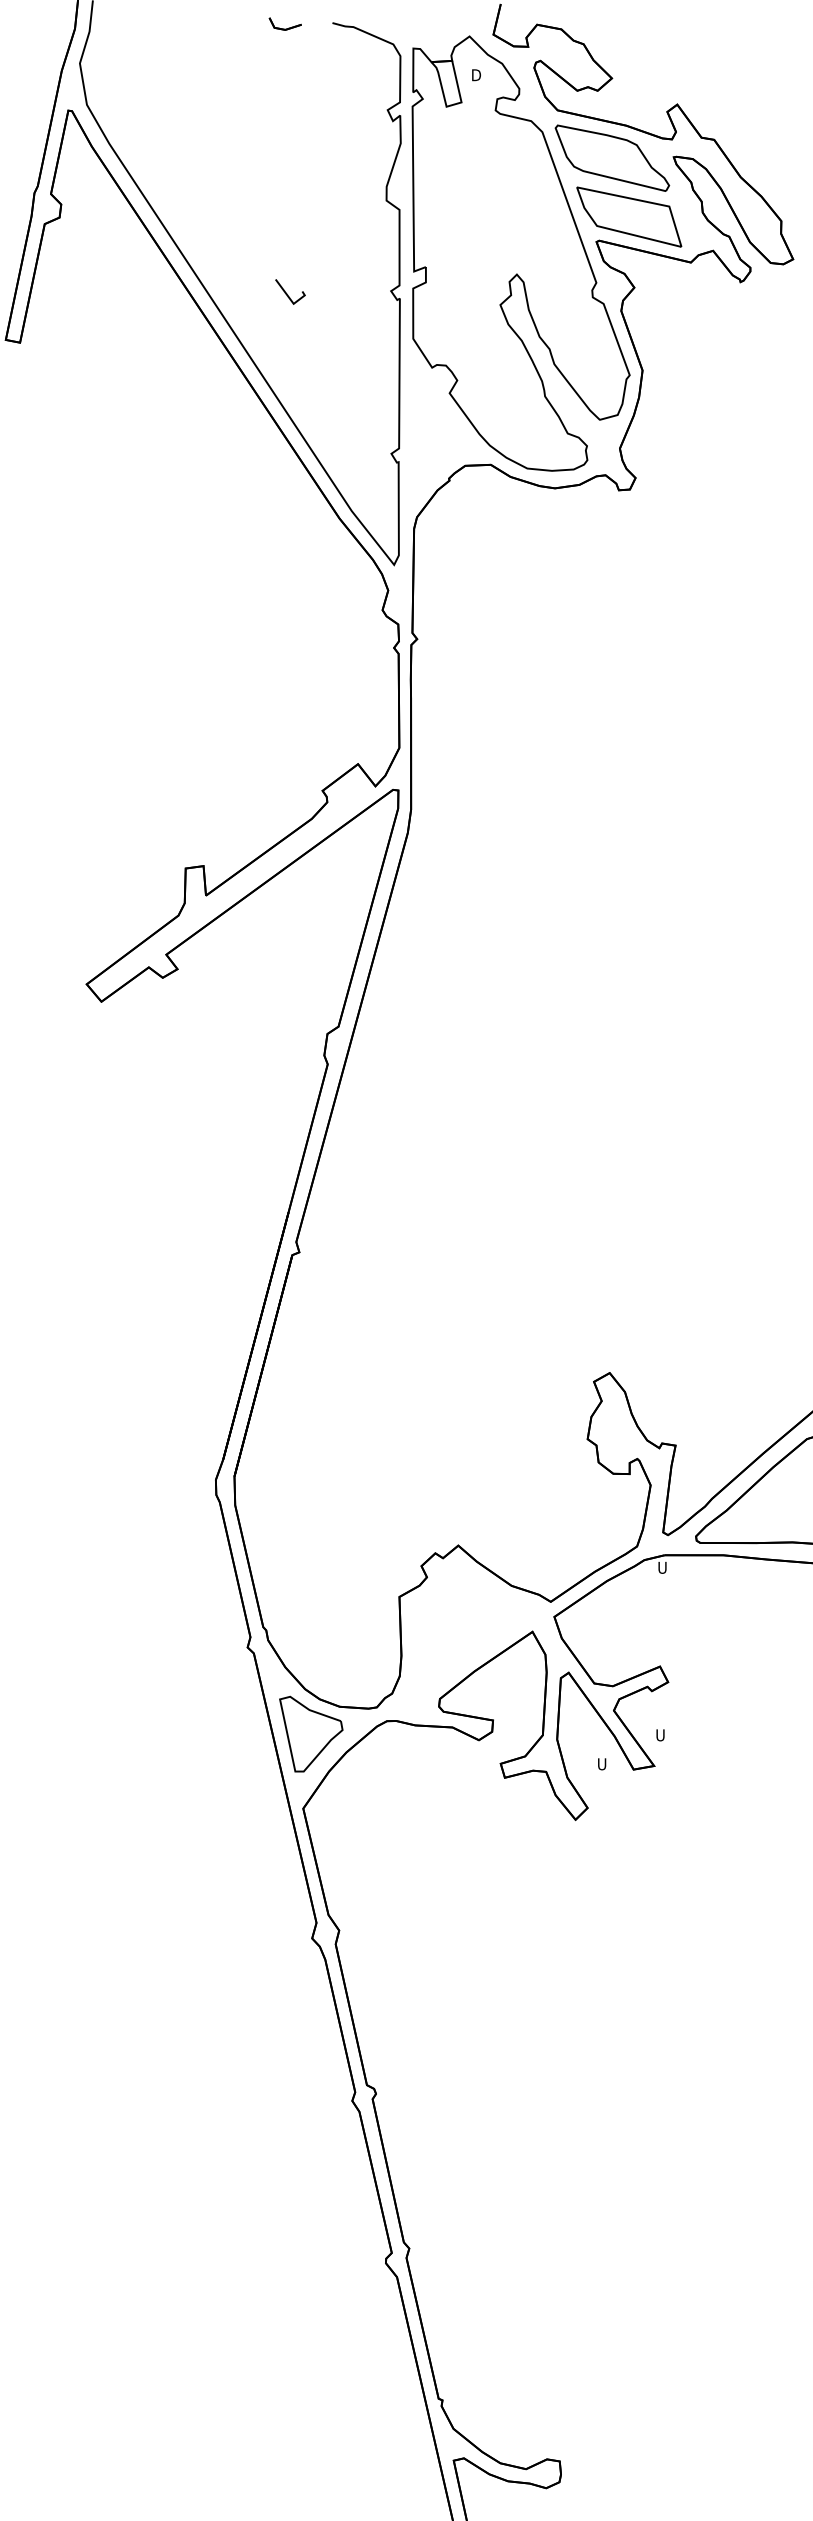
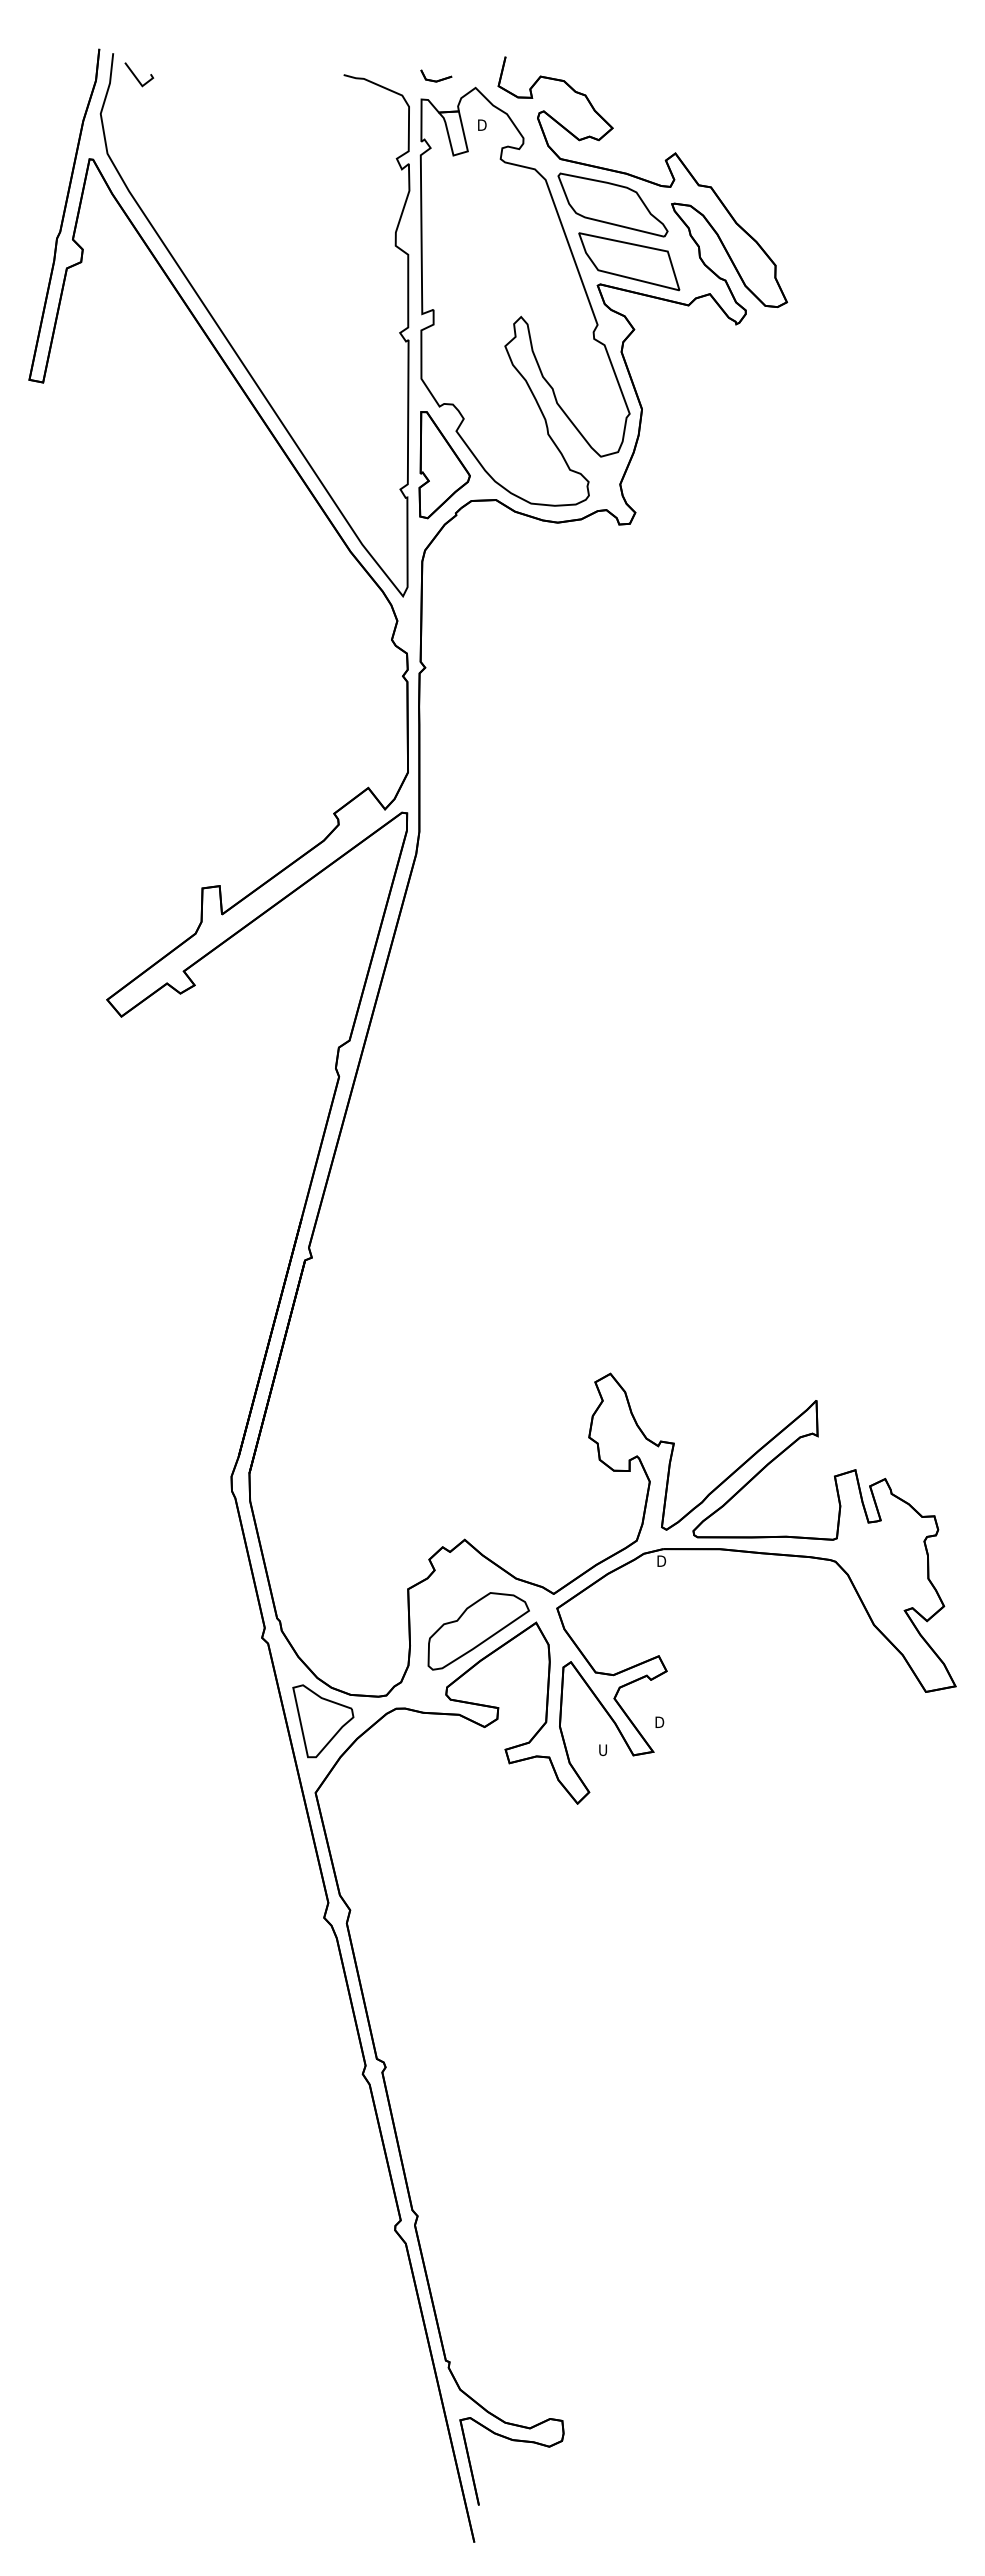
part: (285, 23) -> (436, 75), moved
line: (287, 293) -> (136, 76), moved
part: (437, 428) -> (444, 465), added
text: (662, 1568) -> (661, 1561), U -> D
part: (472, 1640) -> (478, 1631), added
text: (660, 1735) -> (659, 1722), U -> D

